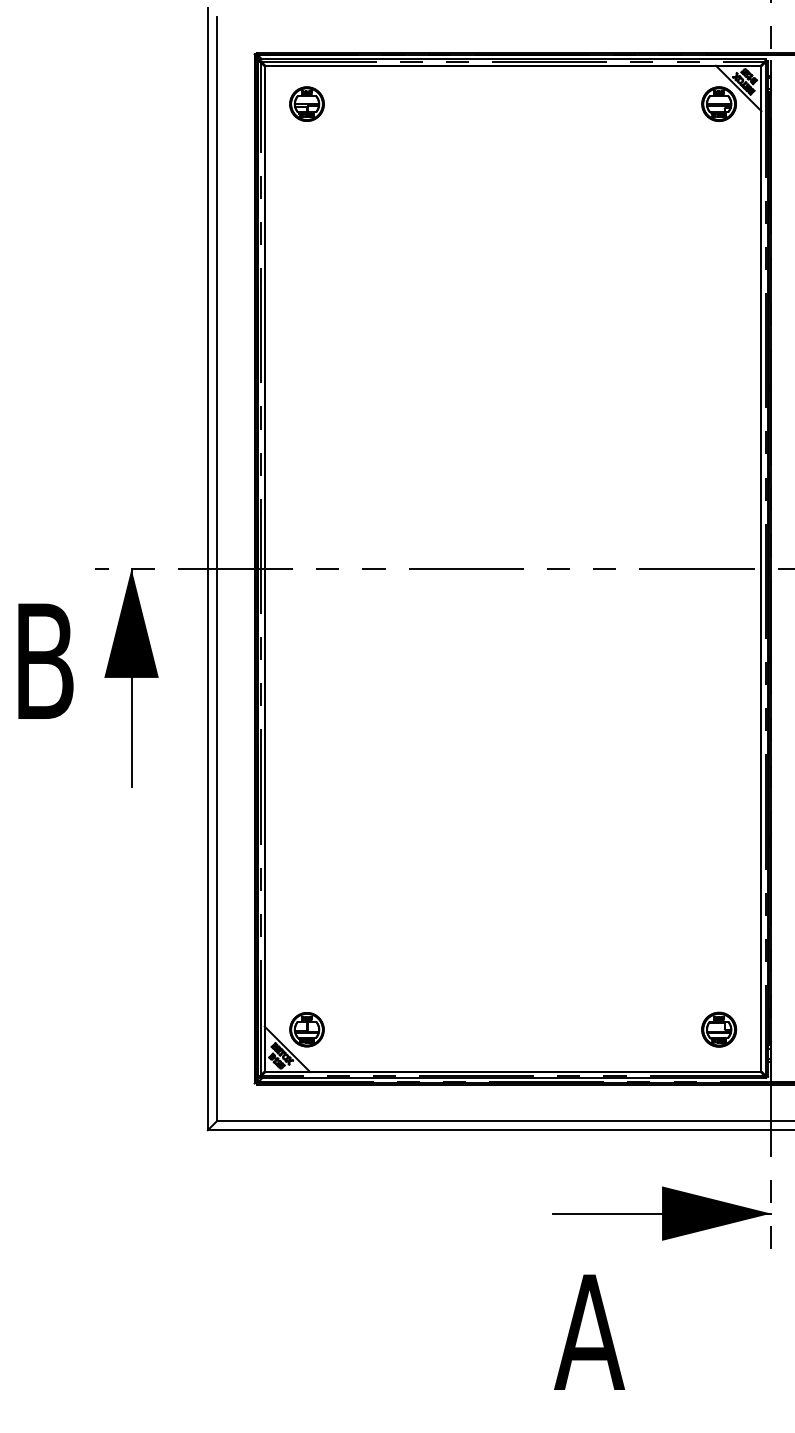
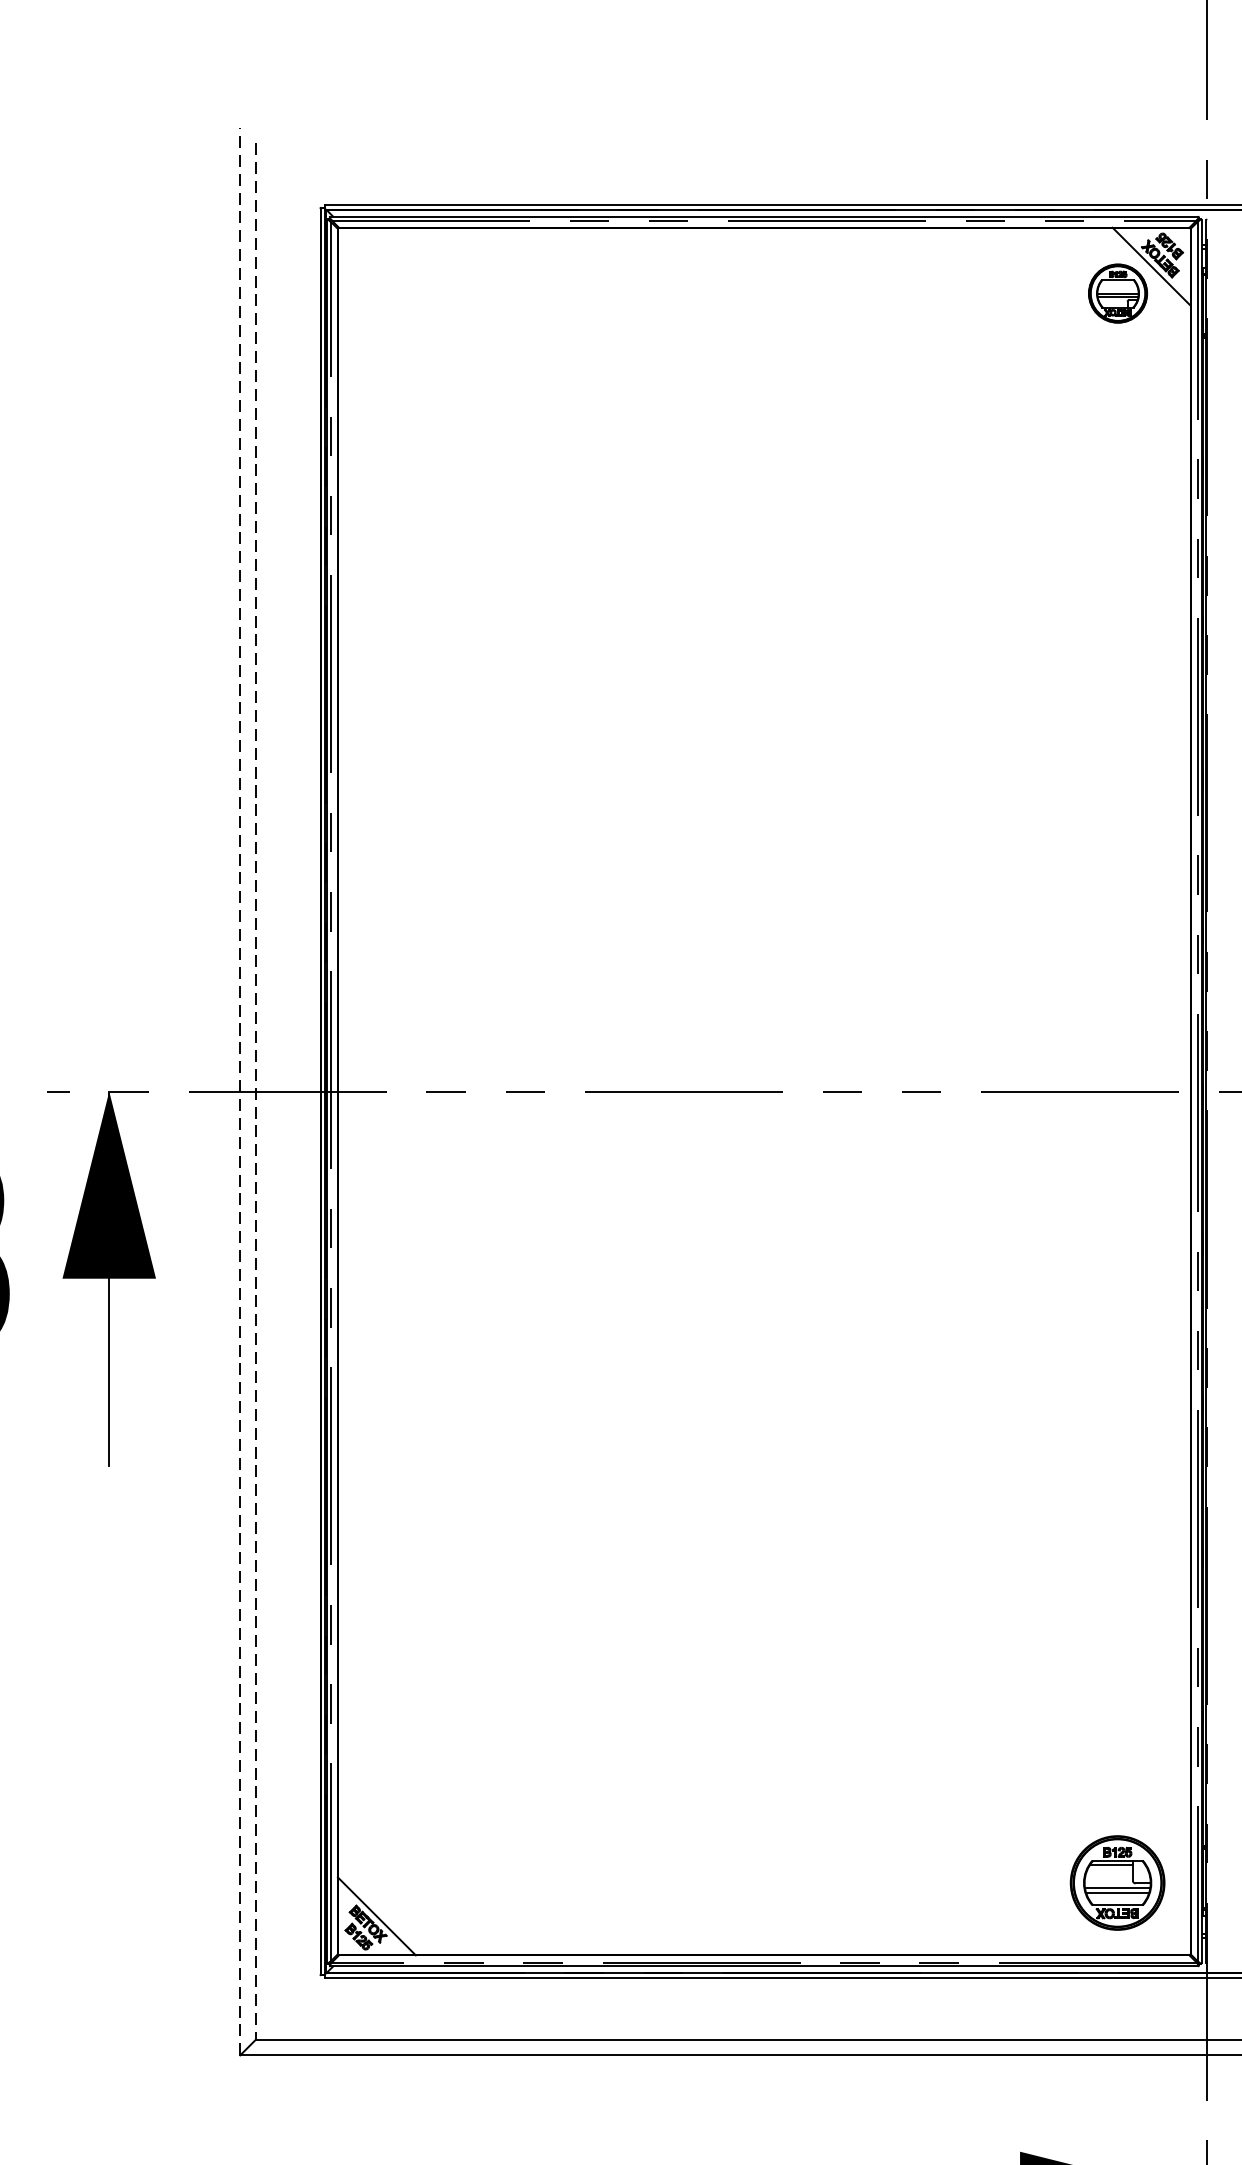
part: (306, 103) -> (409, 292), removed
line: (207, 568) -> (239, 1090), solid -> dashed
line: (216, 569) -> (255, 1092), solid -> dashed
part: (306, 1029) -> (409, 1882), removed
part: (719, 1029) -> (1118, 1882), size x1.6

